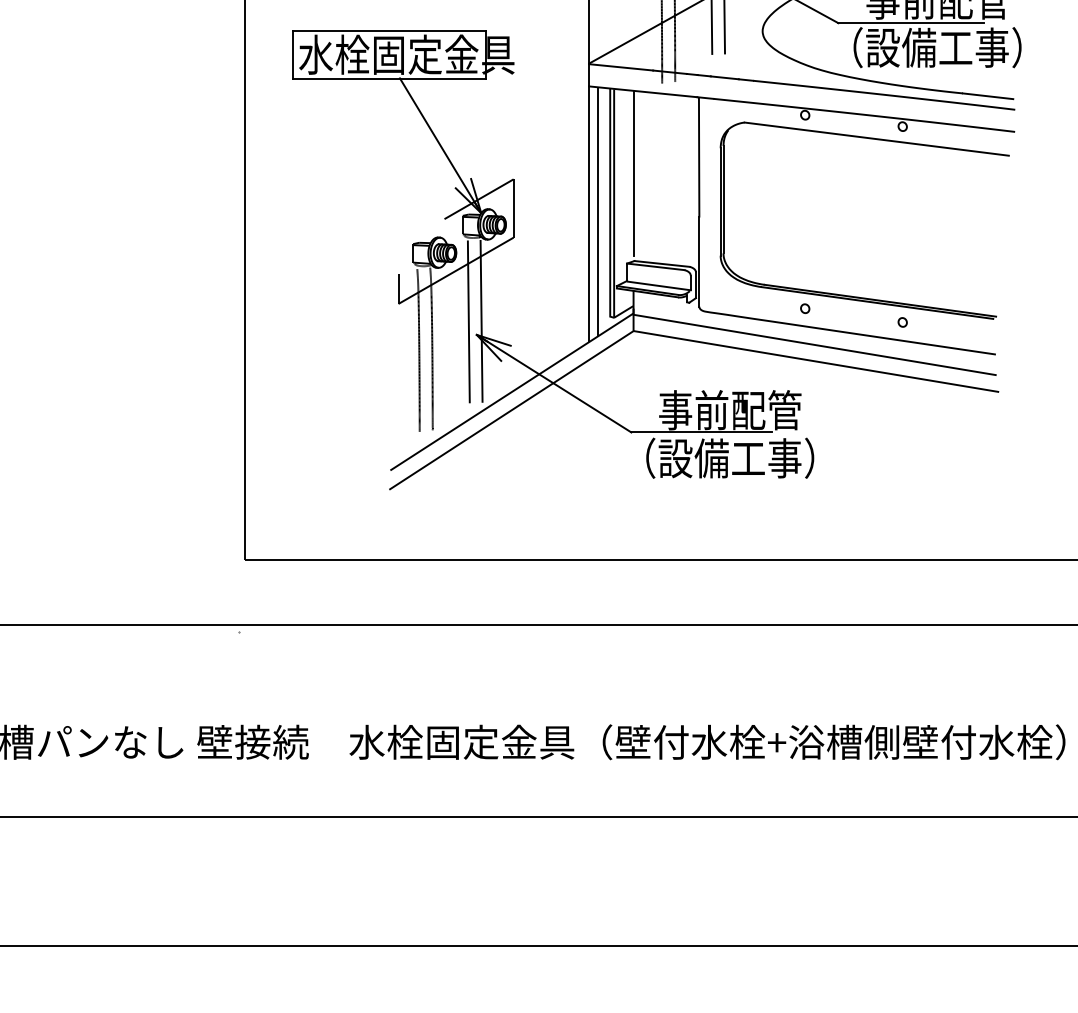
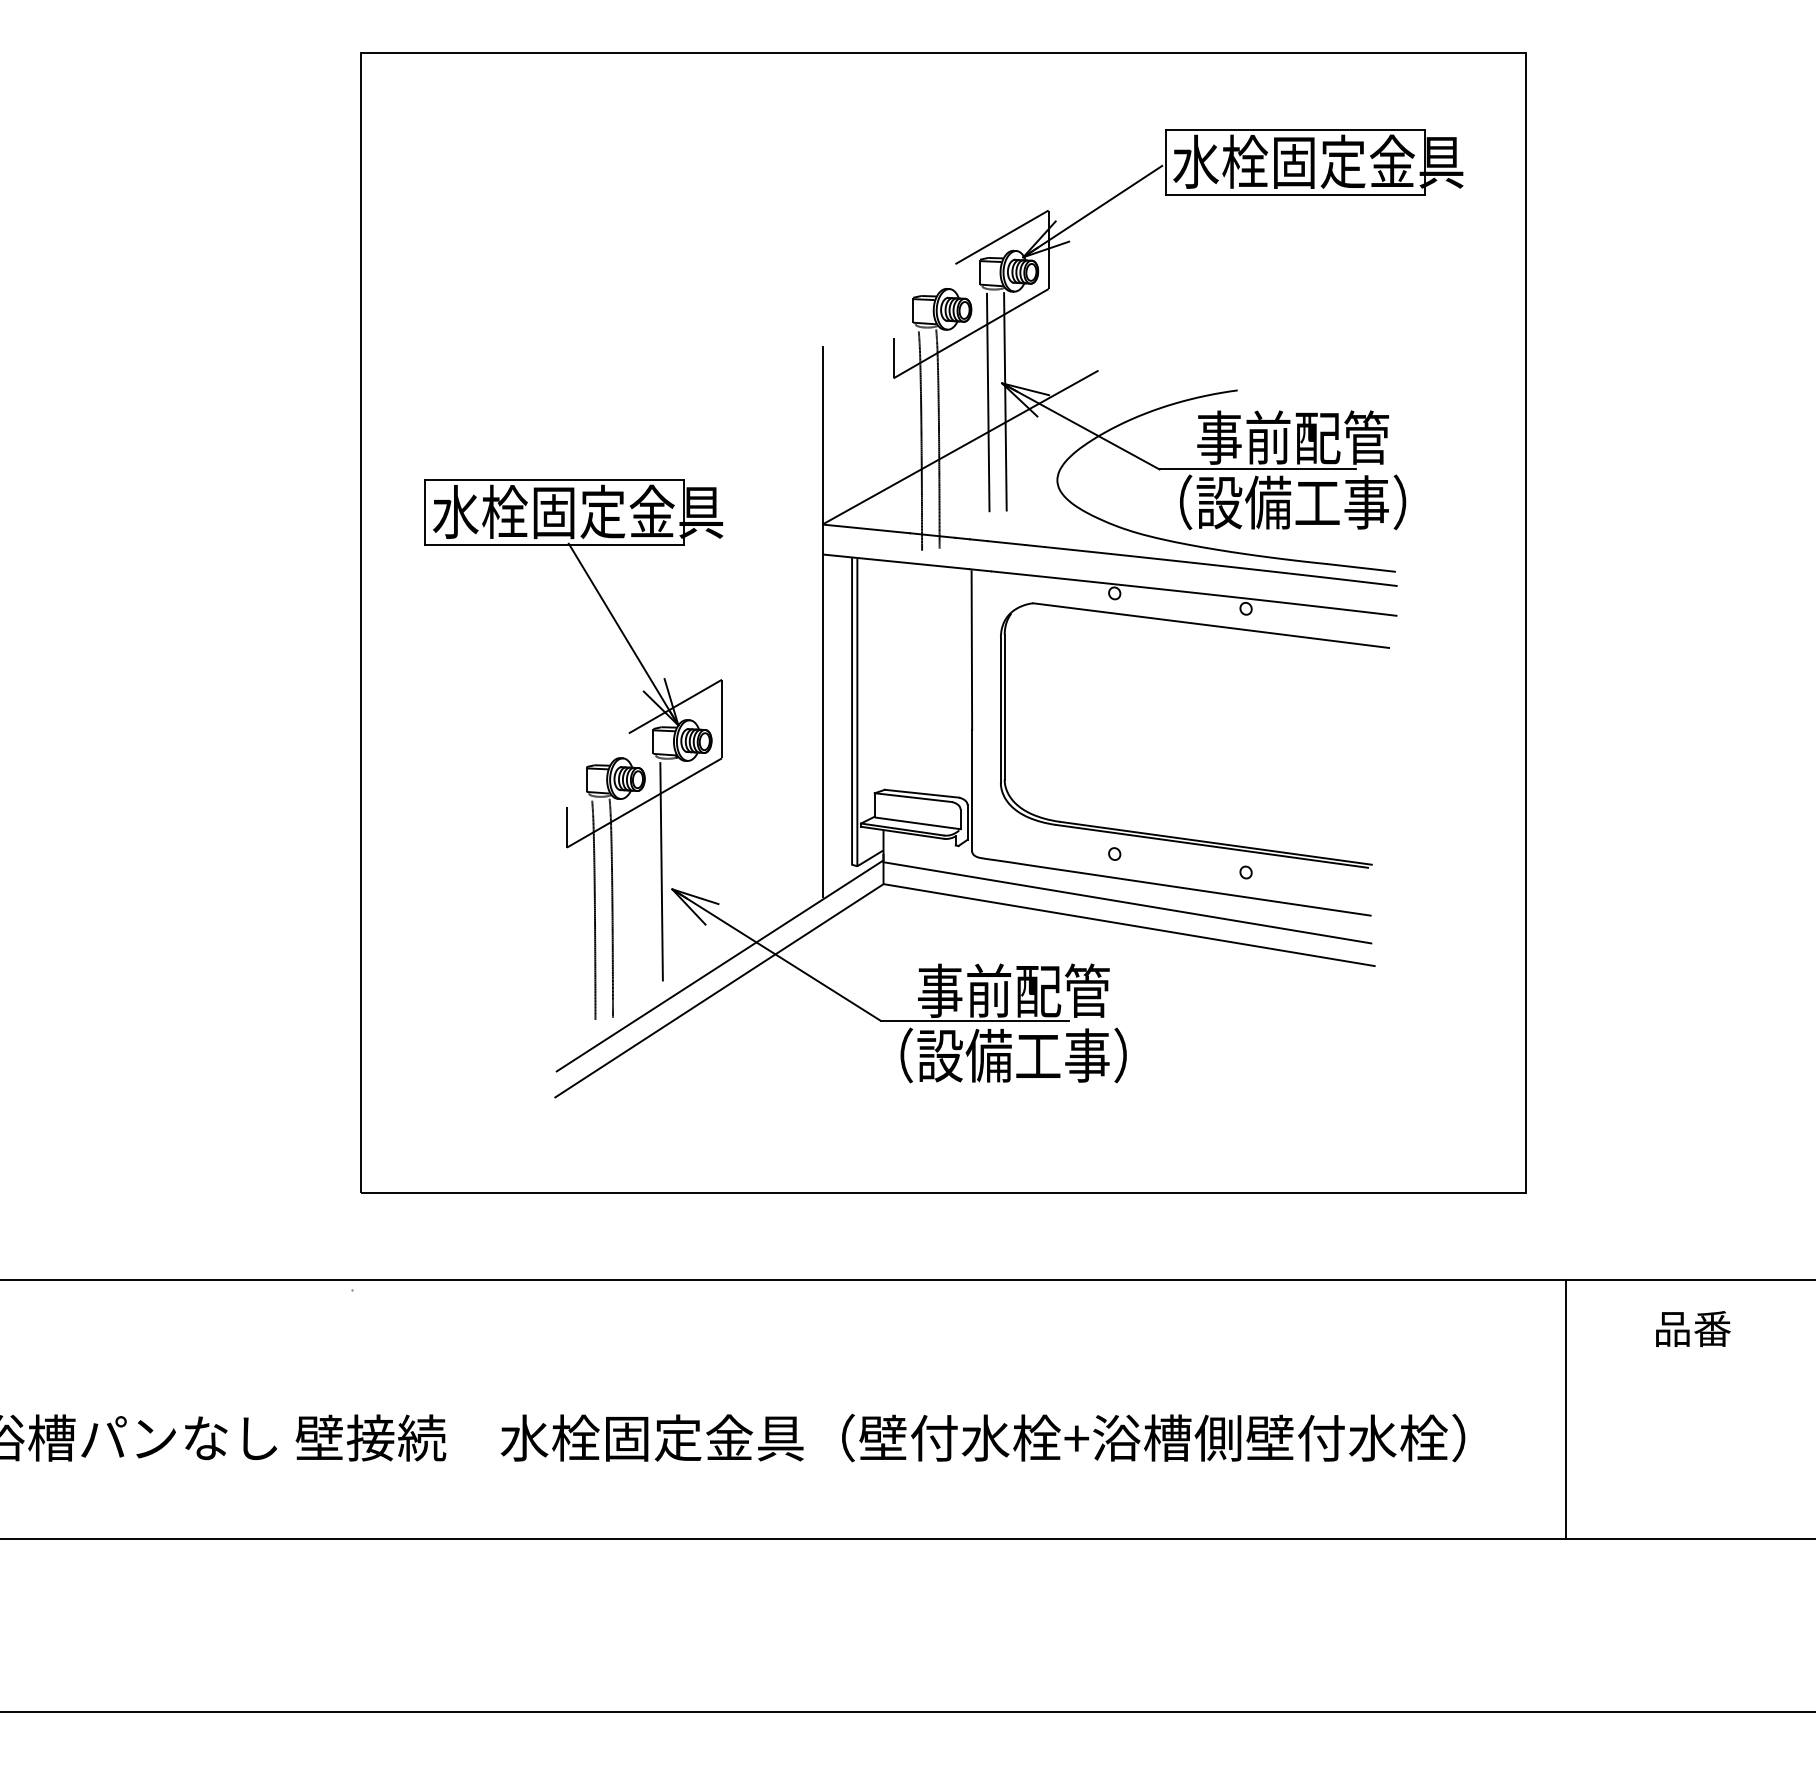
line: (634, 173) -> (884, 671), removed
line: (598, 211) -> (836, 723), removed
line: (481, 323) -> (678, 873), removed

